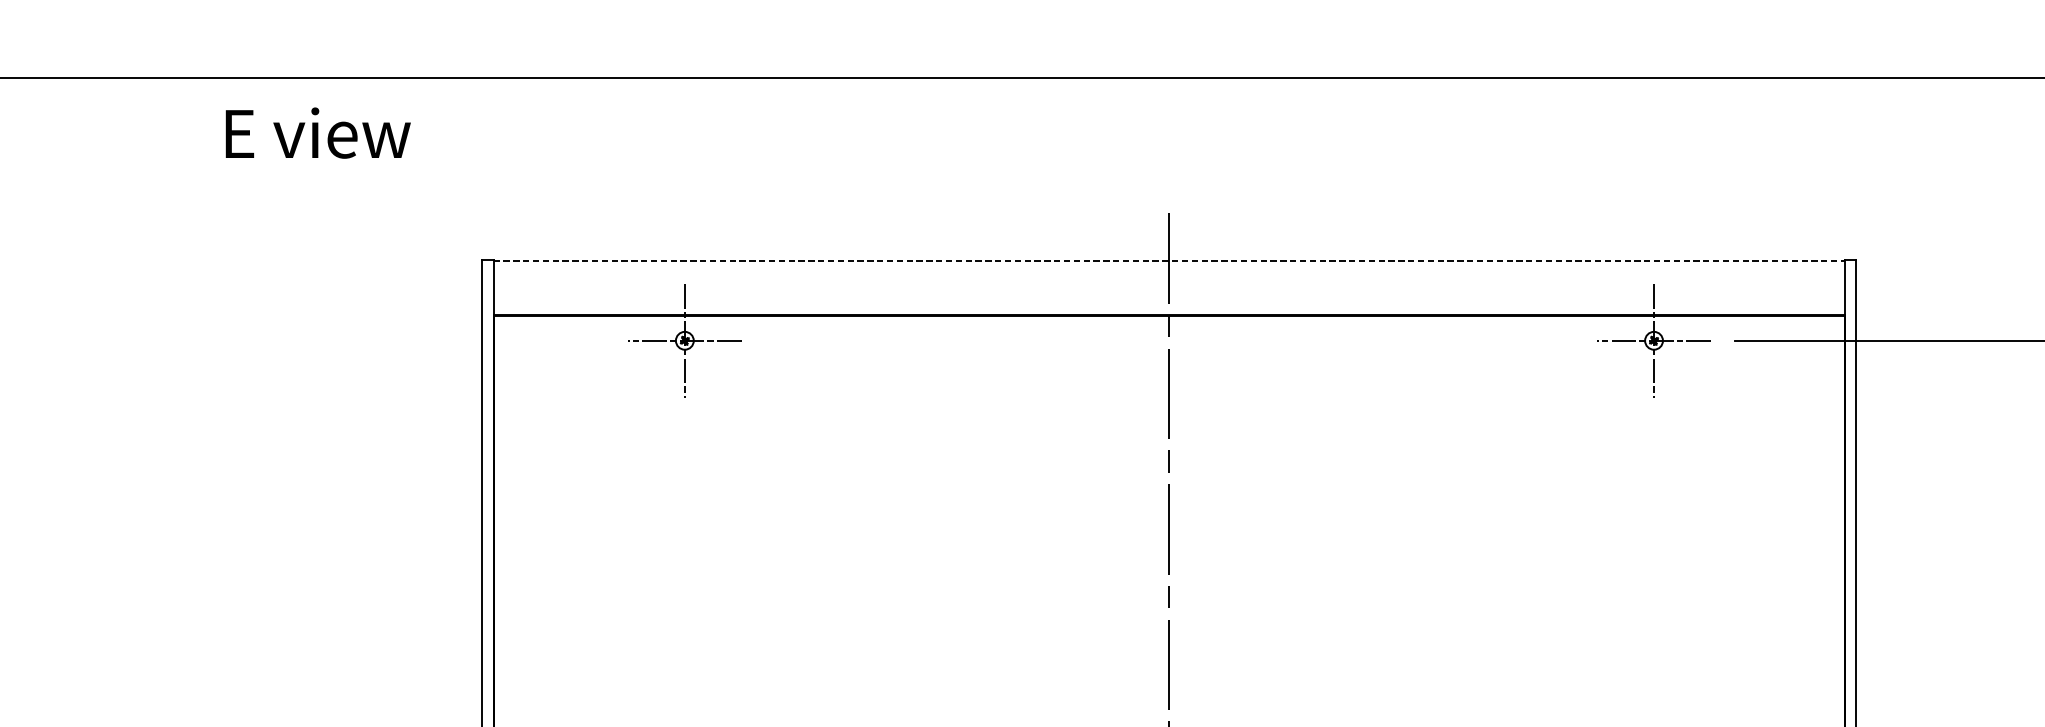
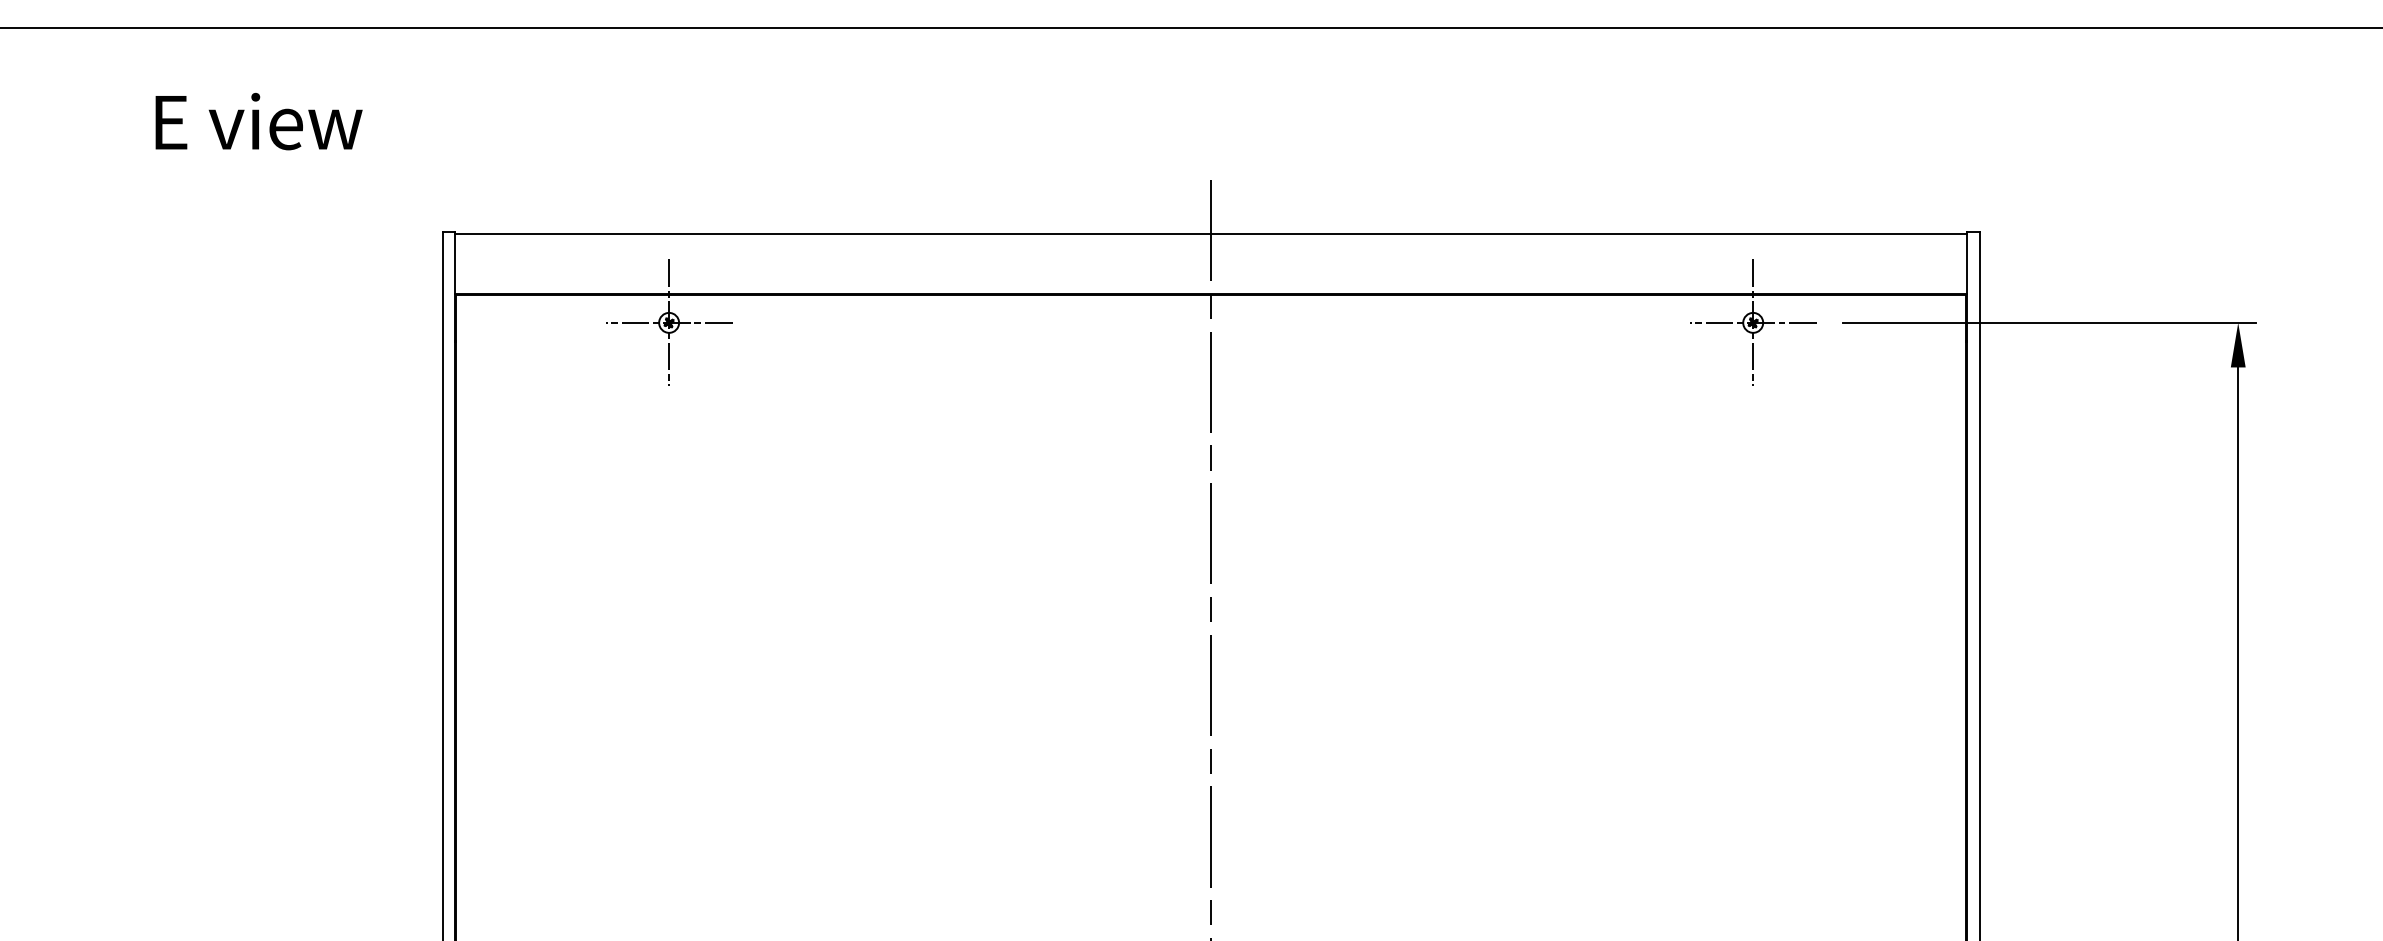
text: (317, 133) -> (258, 121), moved
line: (1169, 260) -> (1211, 233), dashed -> solid

